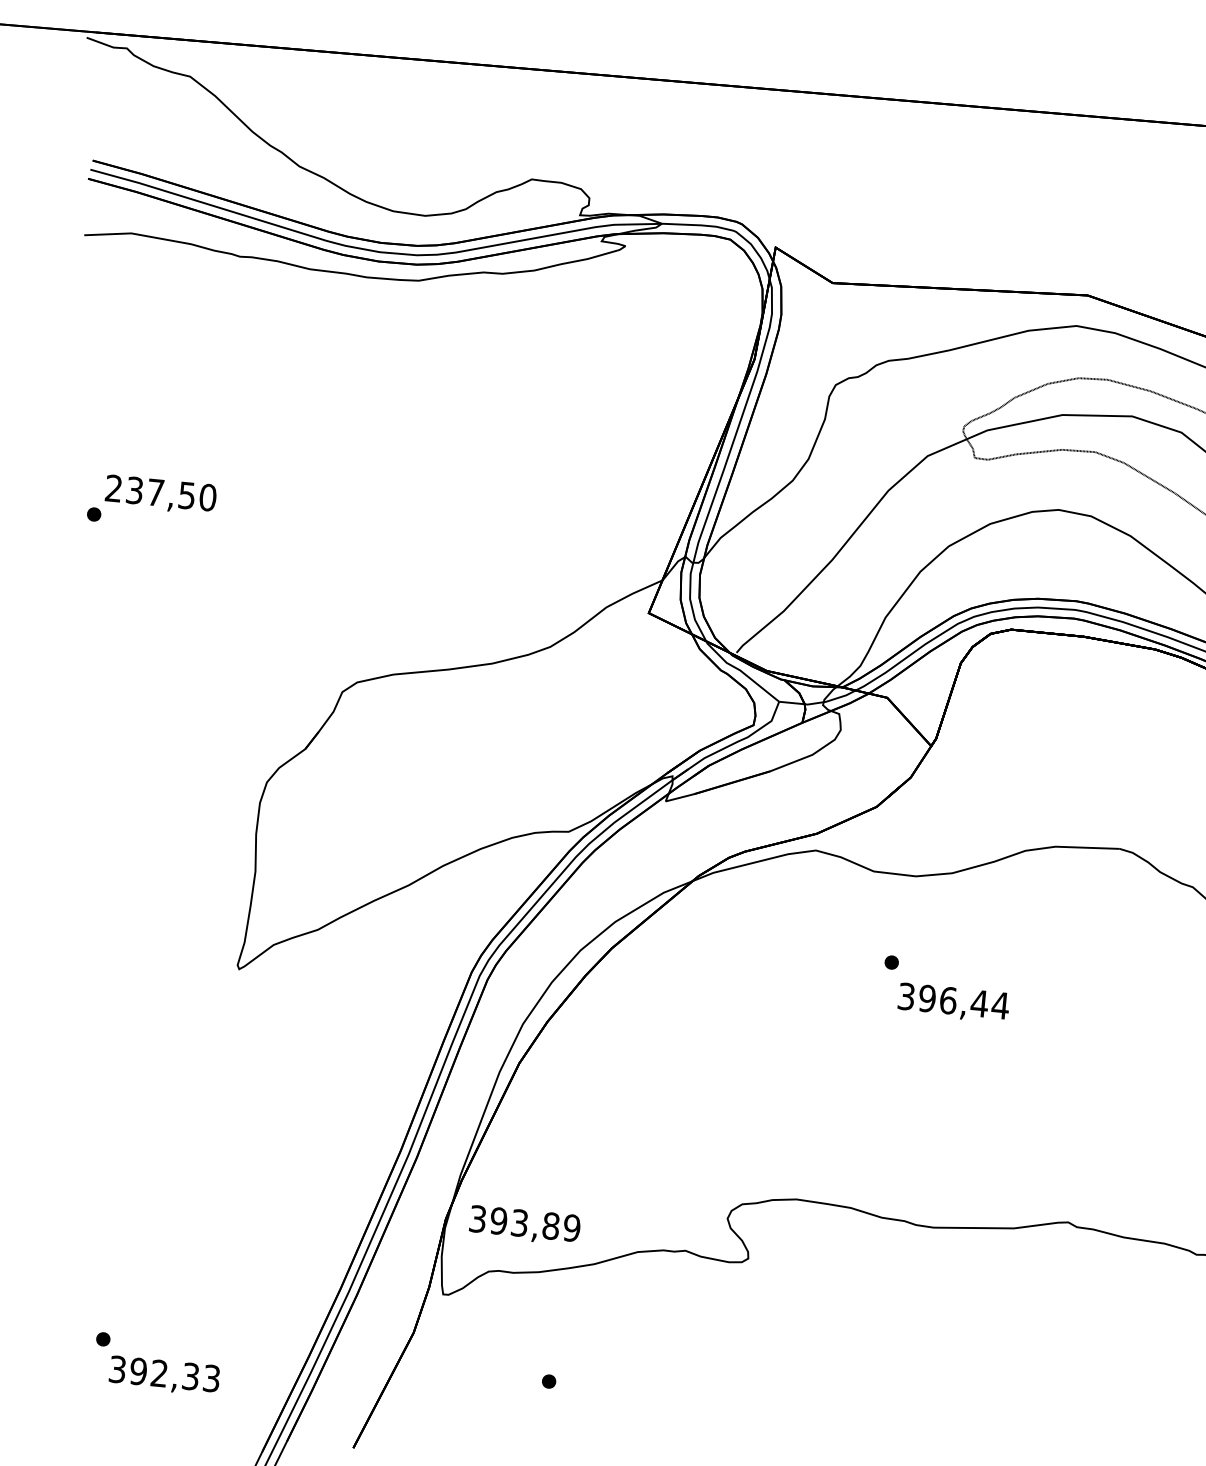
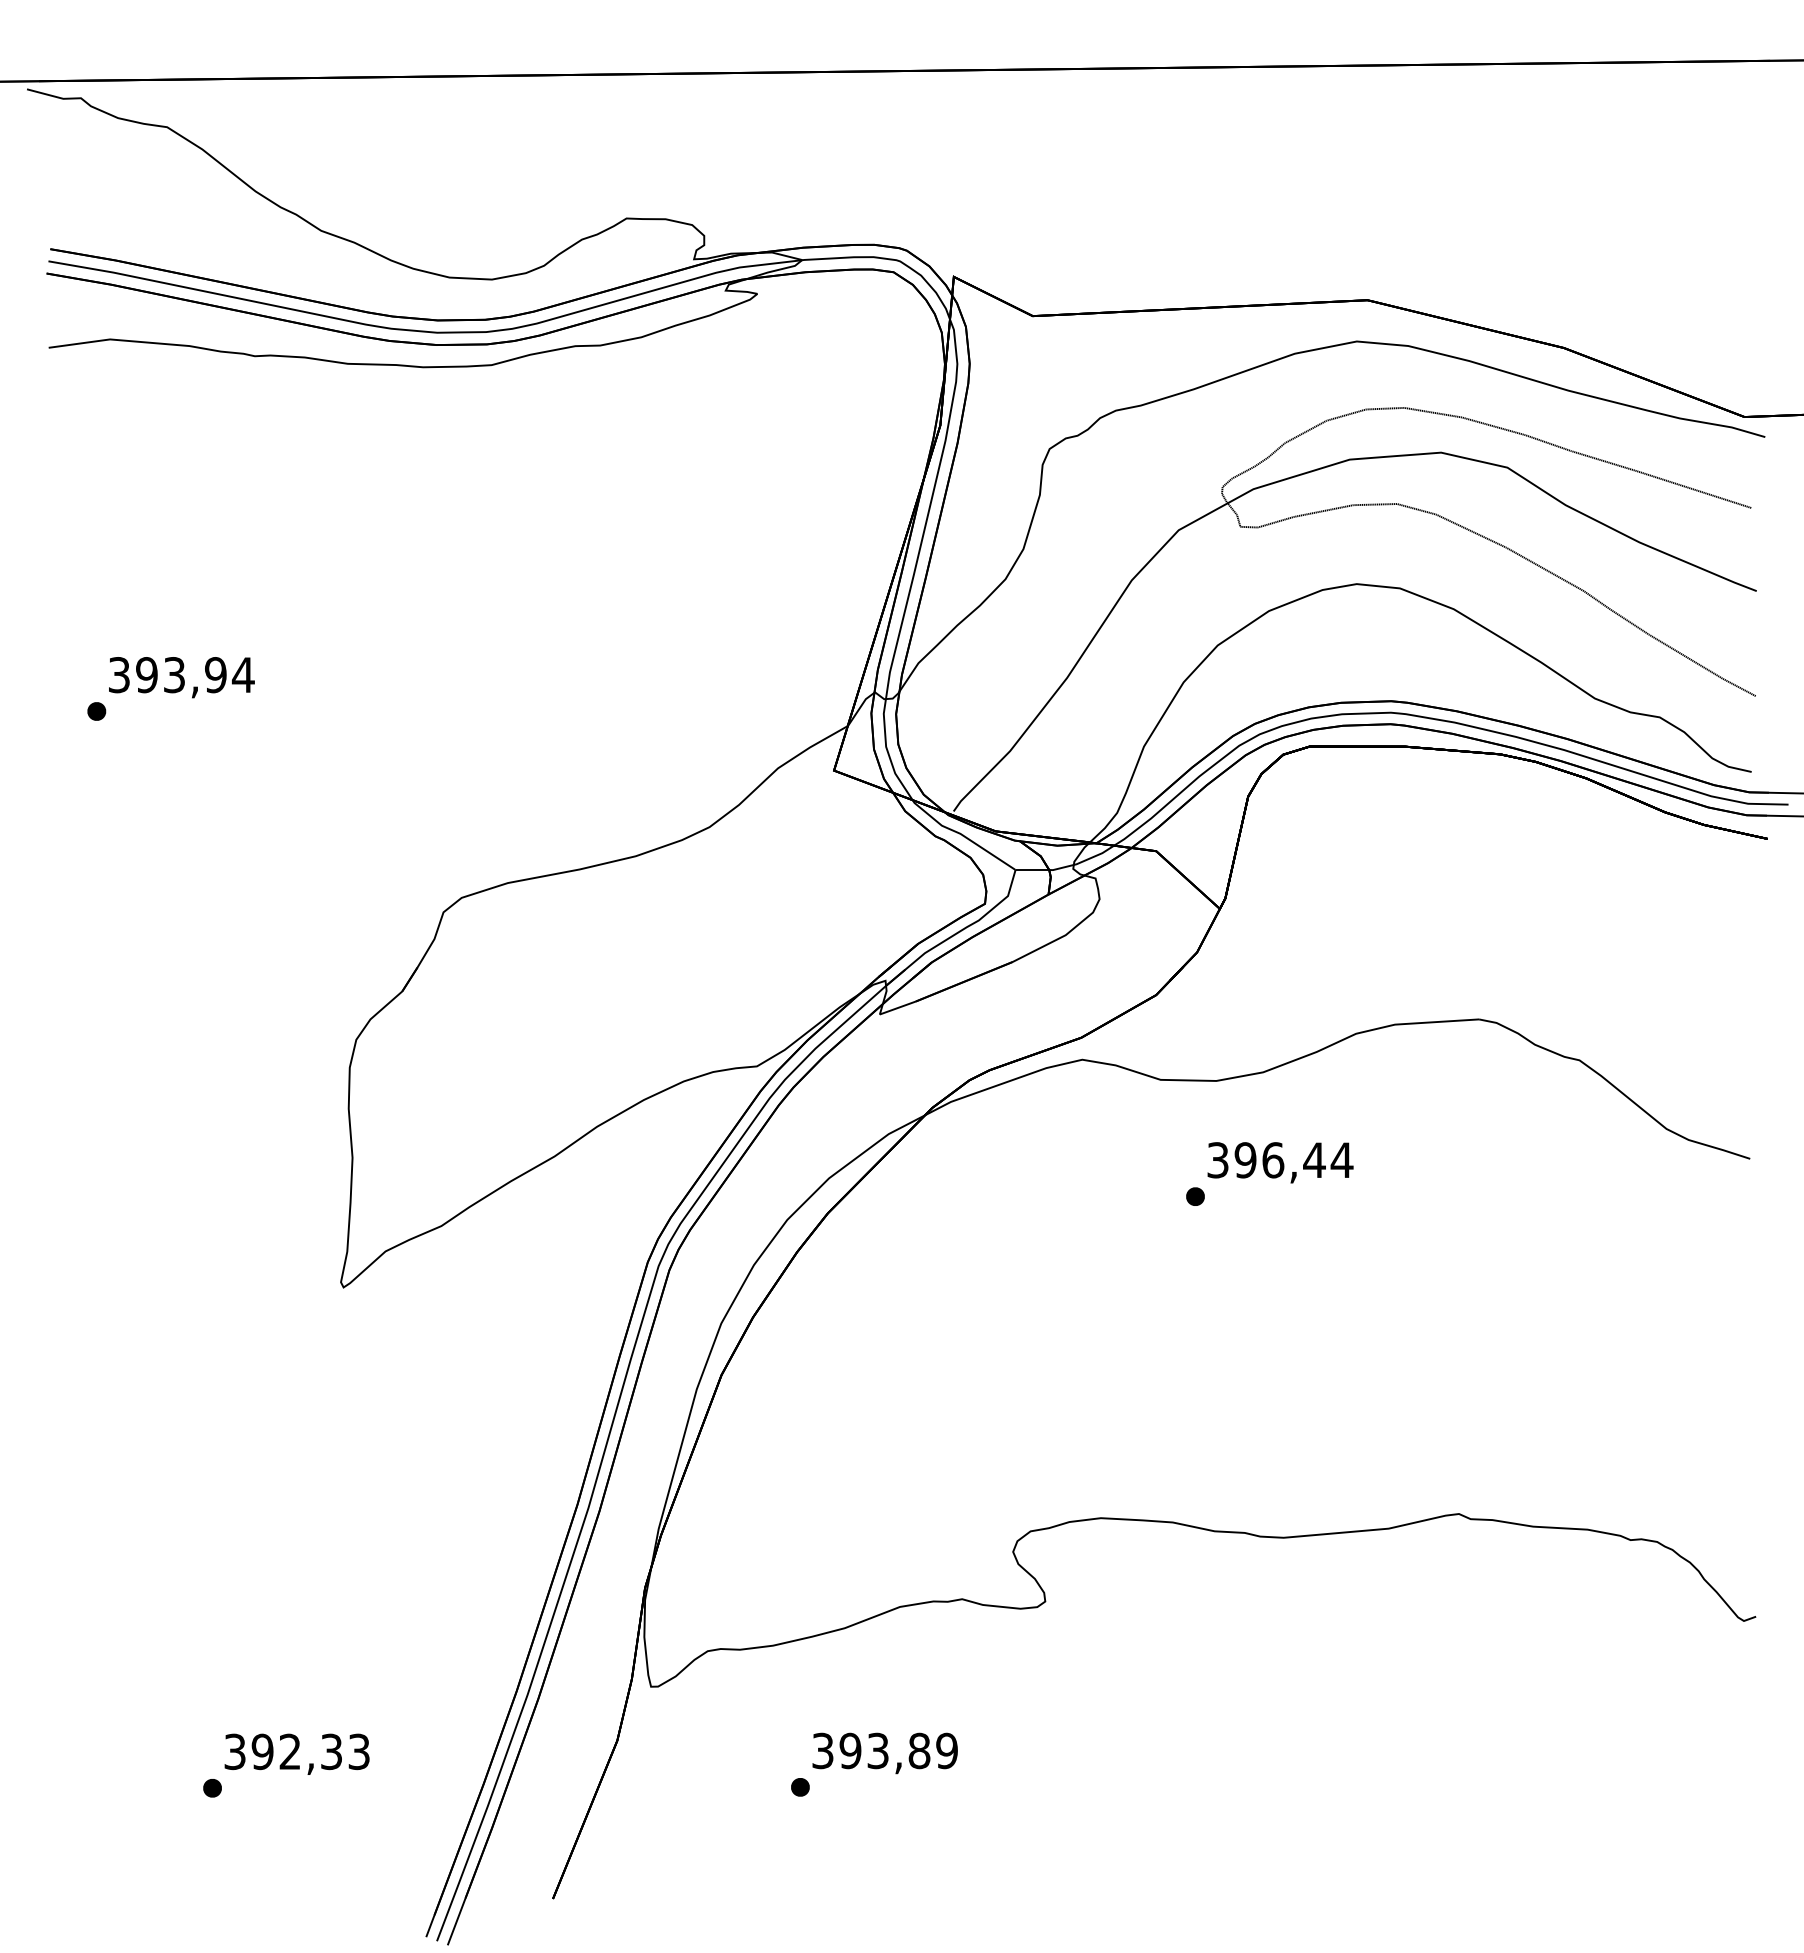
text: (161, 493) -> (181, 675), 237,50 -> 393,94
text: (953, 1002) -> (1280, 1162), moved
text: (524, 1225) -> (884, 1753), moved
text: (164, 1375) -> (296, 1753), moved

